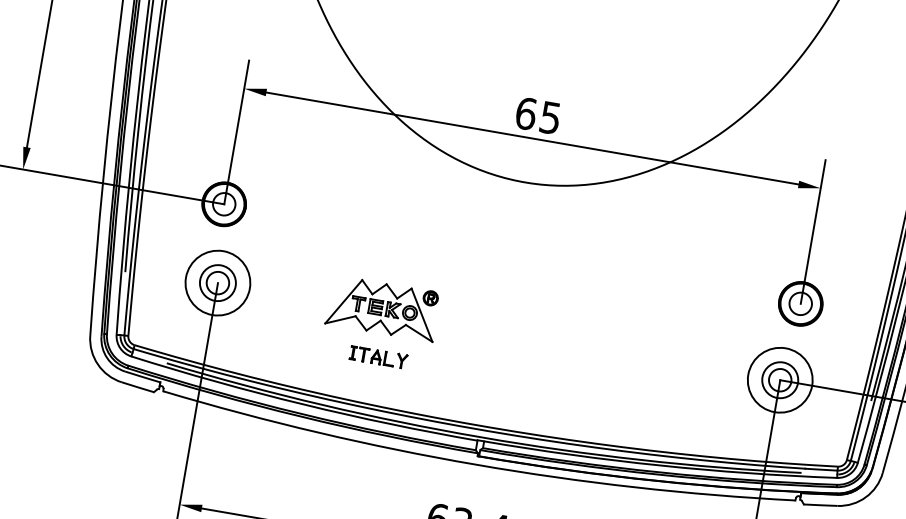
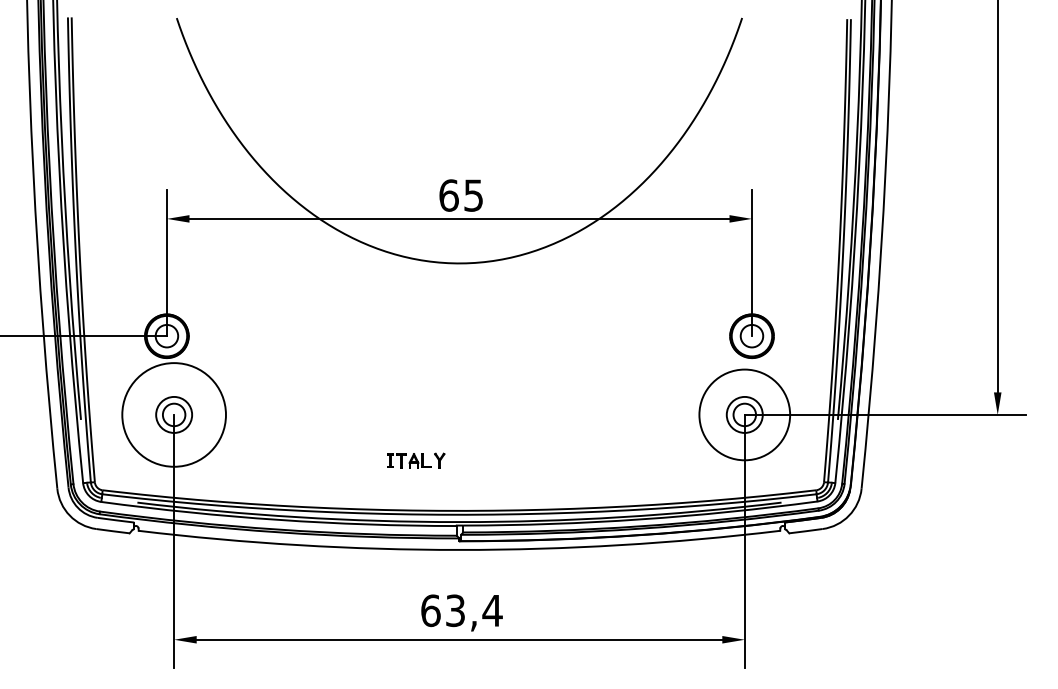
circle: (217, 282) -> (173, 414), size x1.6
part: (382, 308) -> (340, 411), removed
part: (379, 357) -> (416, 460), moved
circle: (780, 379) -> (744, 414), size x1.4

